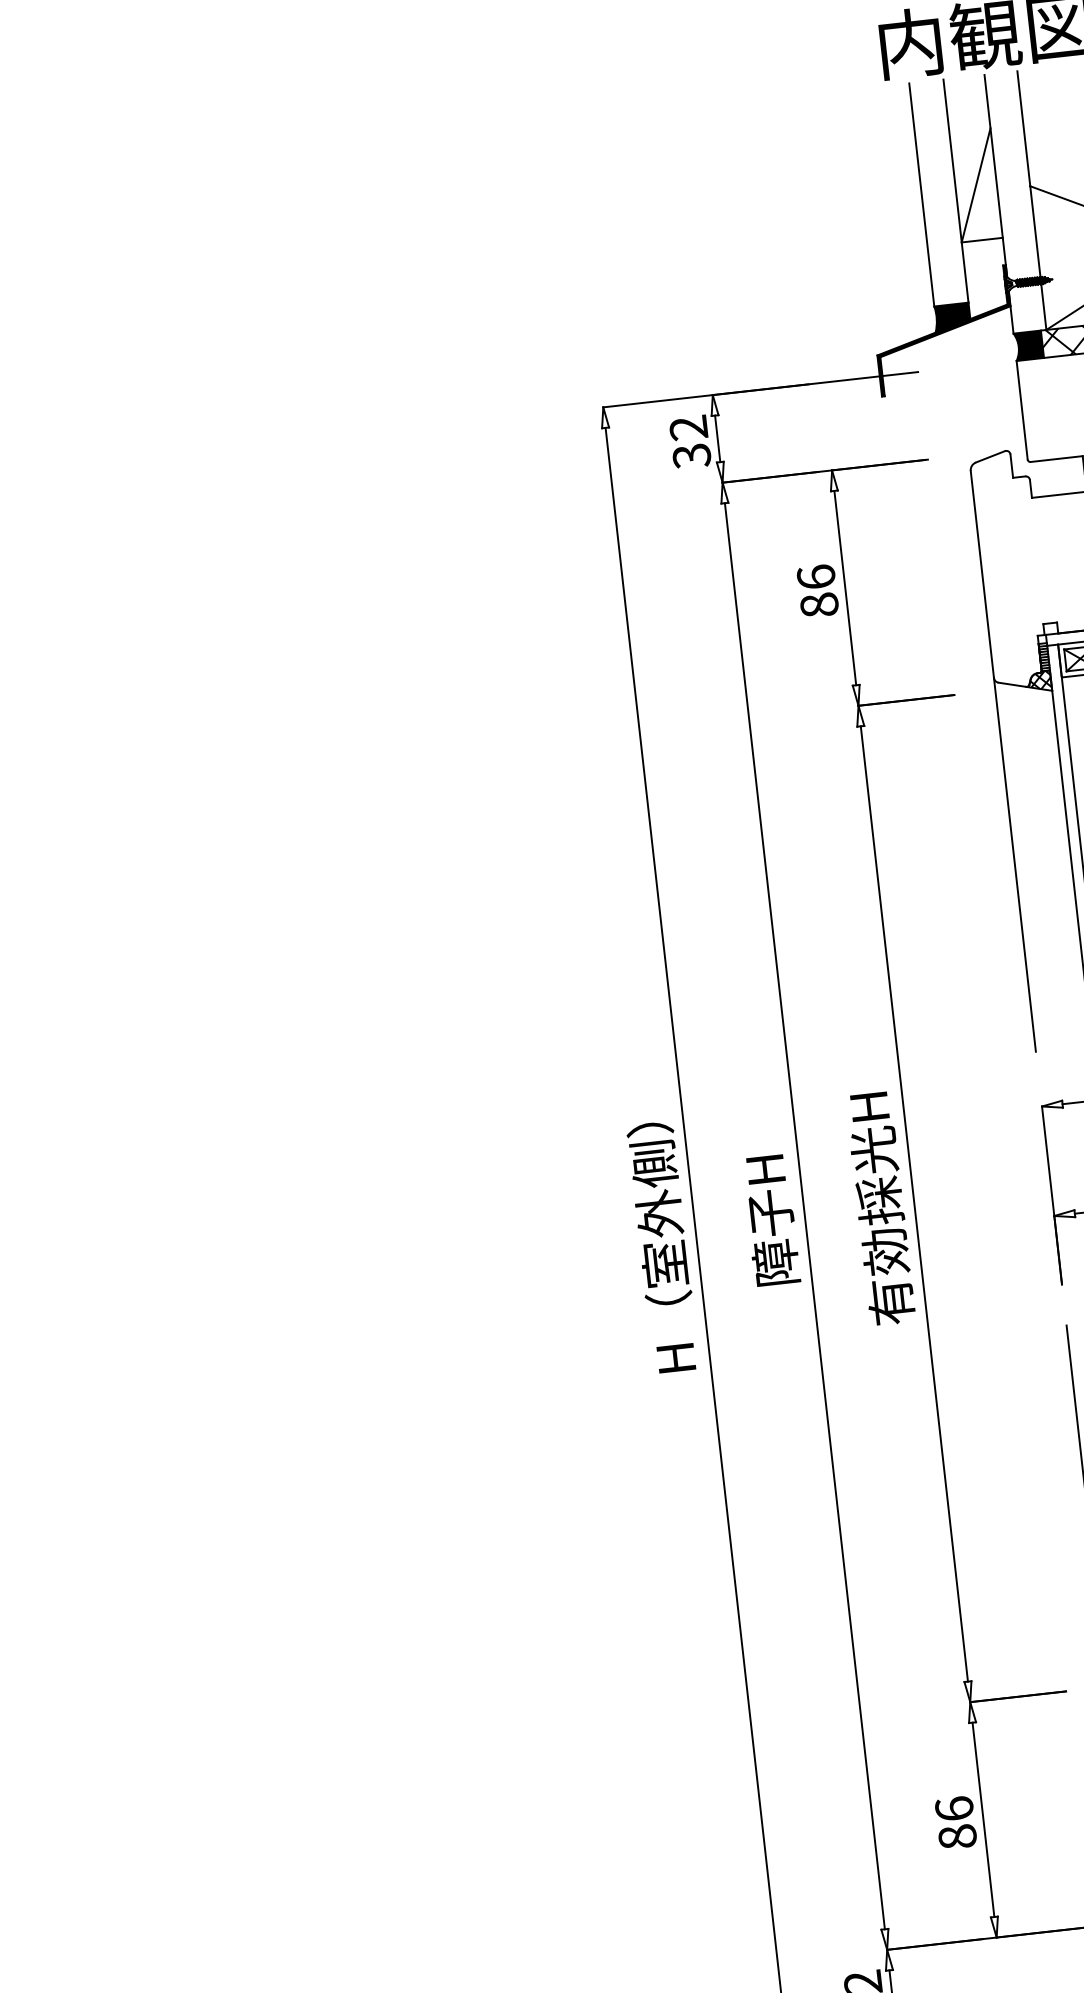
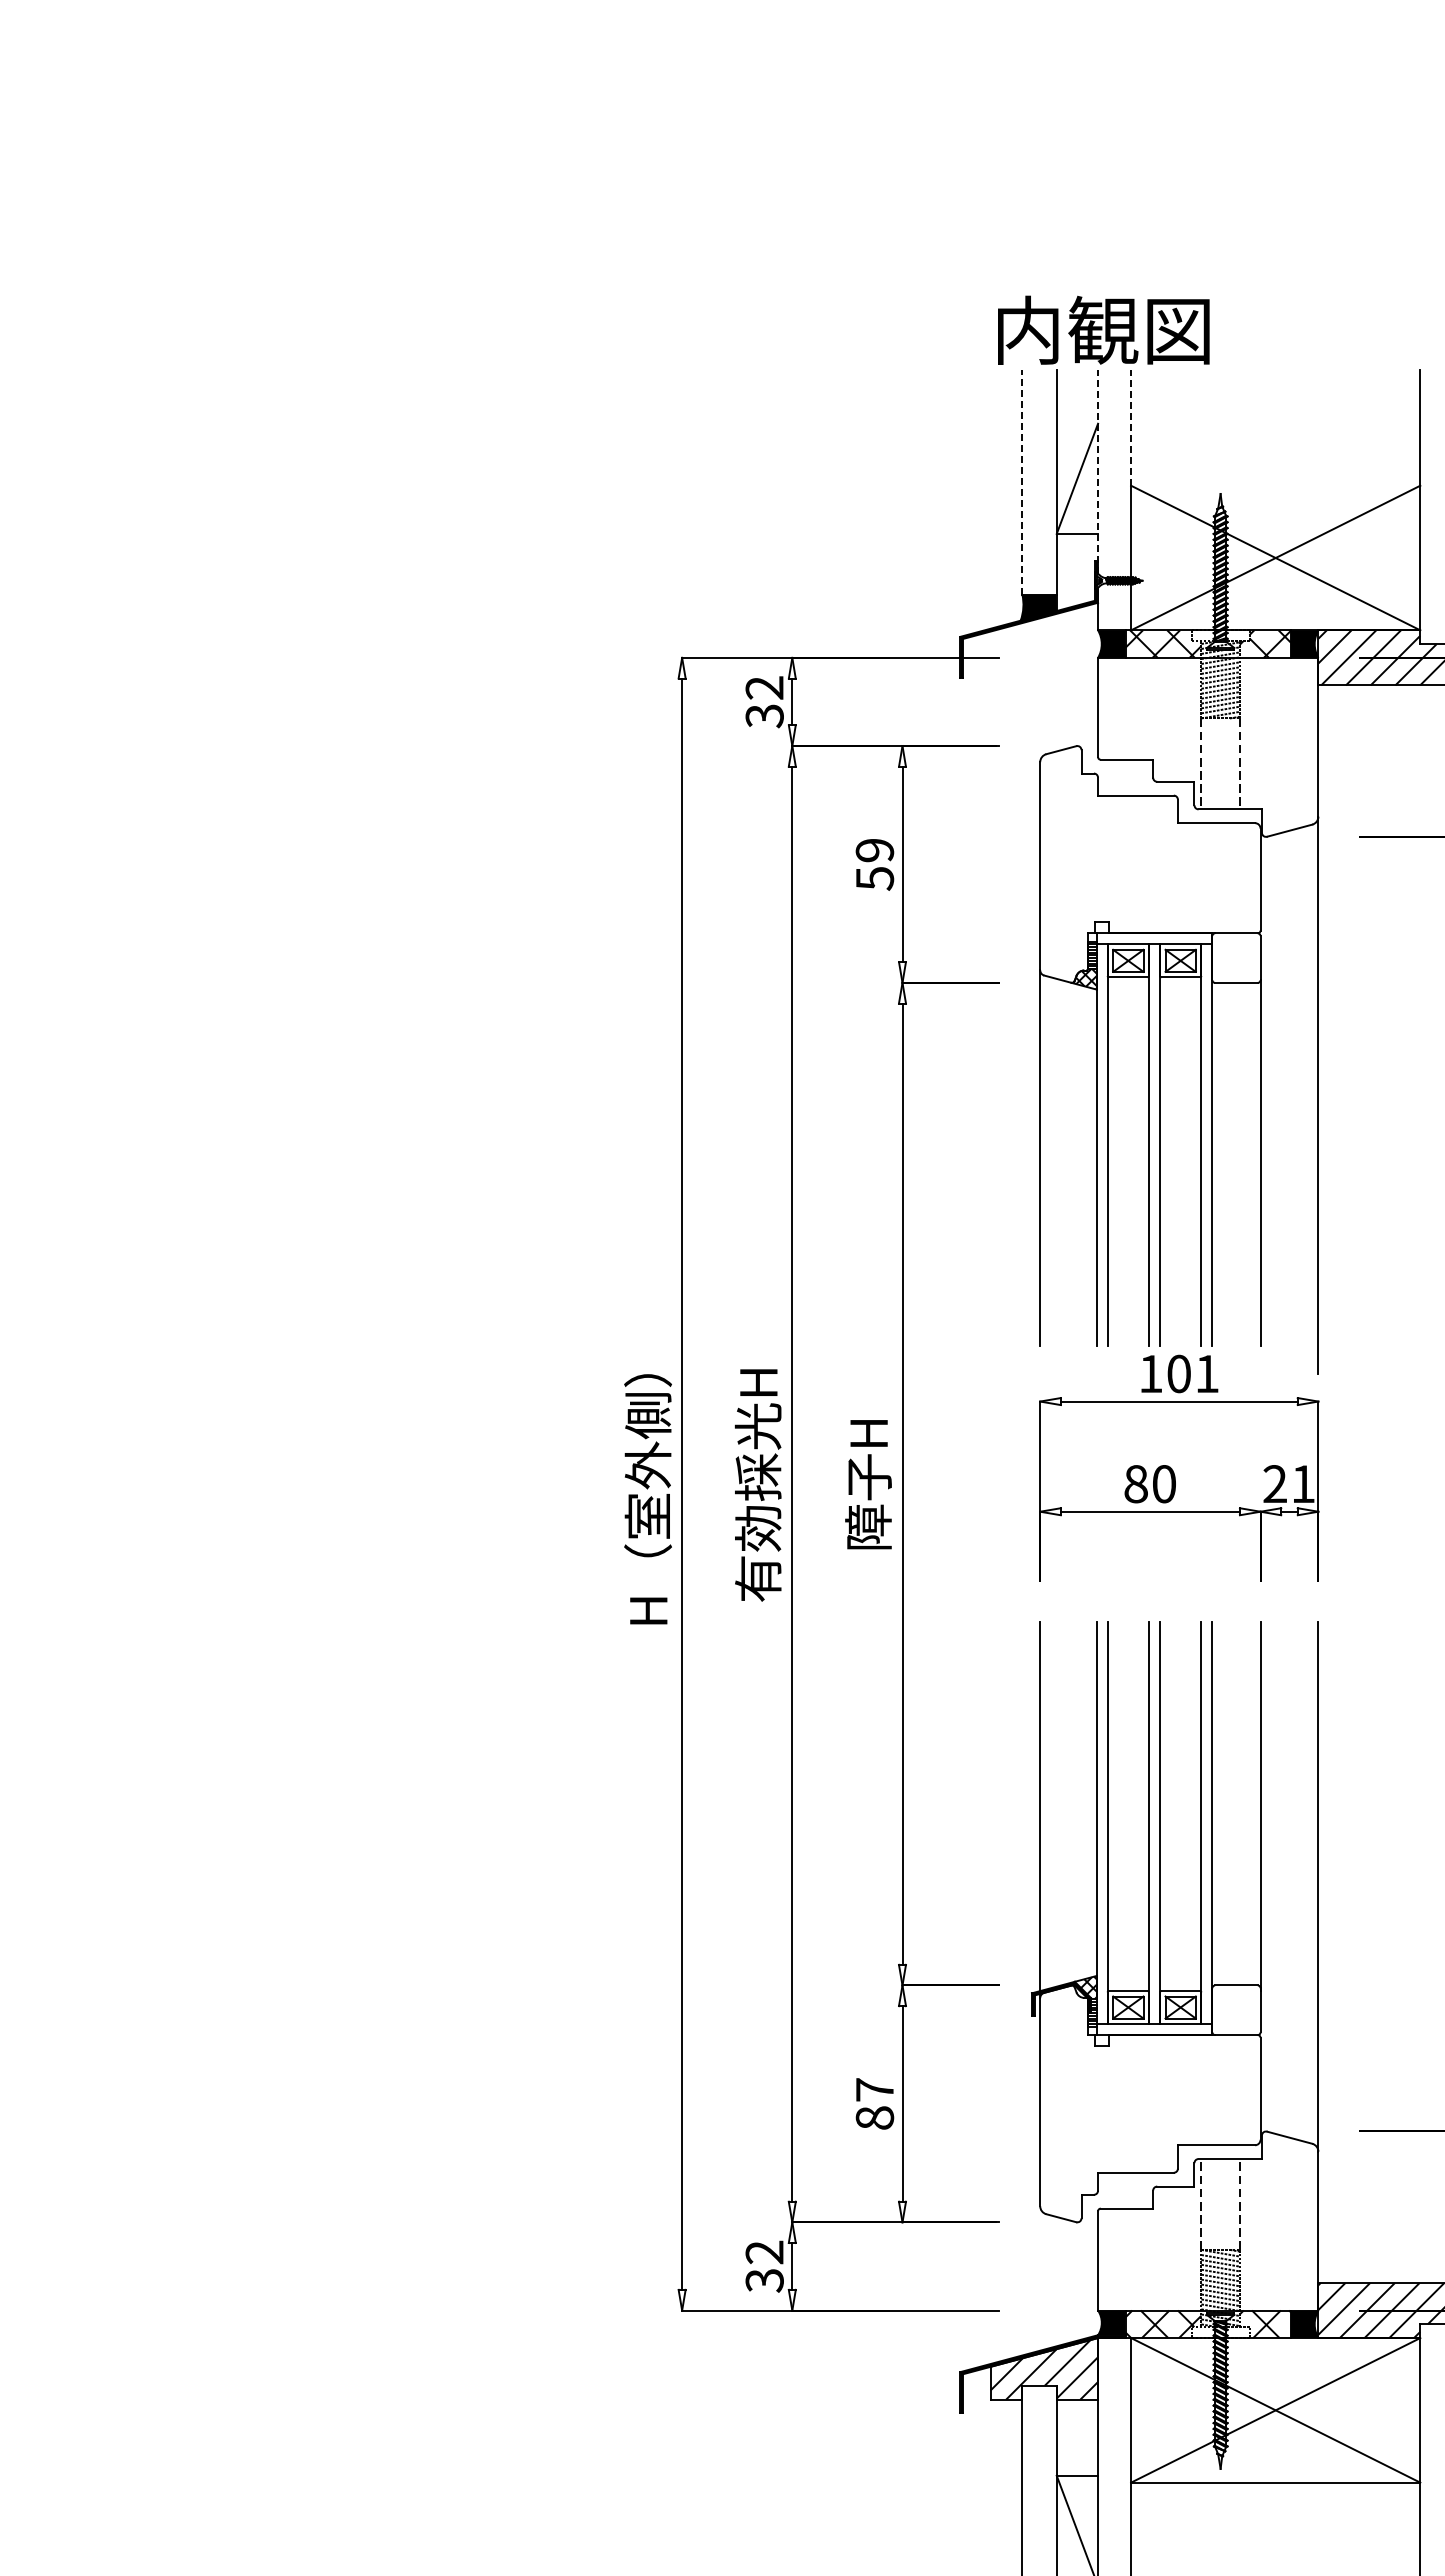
line: (1024, 128) -> (1131, 427), solid -> dashed
line: (996, 175) -> (1098, 471), solid -> dashed
line: (921, 194) -> (1022, 481), solid -> dashed
text: (817, 591) -> (874, 864), 86 -> 59
text: (880, 1209) -> (868, 1485), 有効採光H -> 障子H
text: (770, 1221) -> (757, 1485), 障子H -> 有効採光H
text: (954, 1808) -> (874, 2089), 86 -> 87

